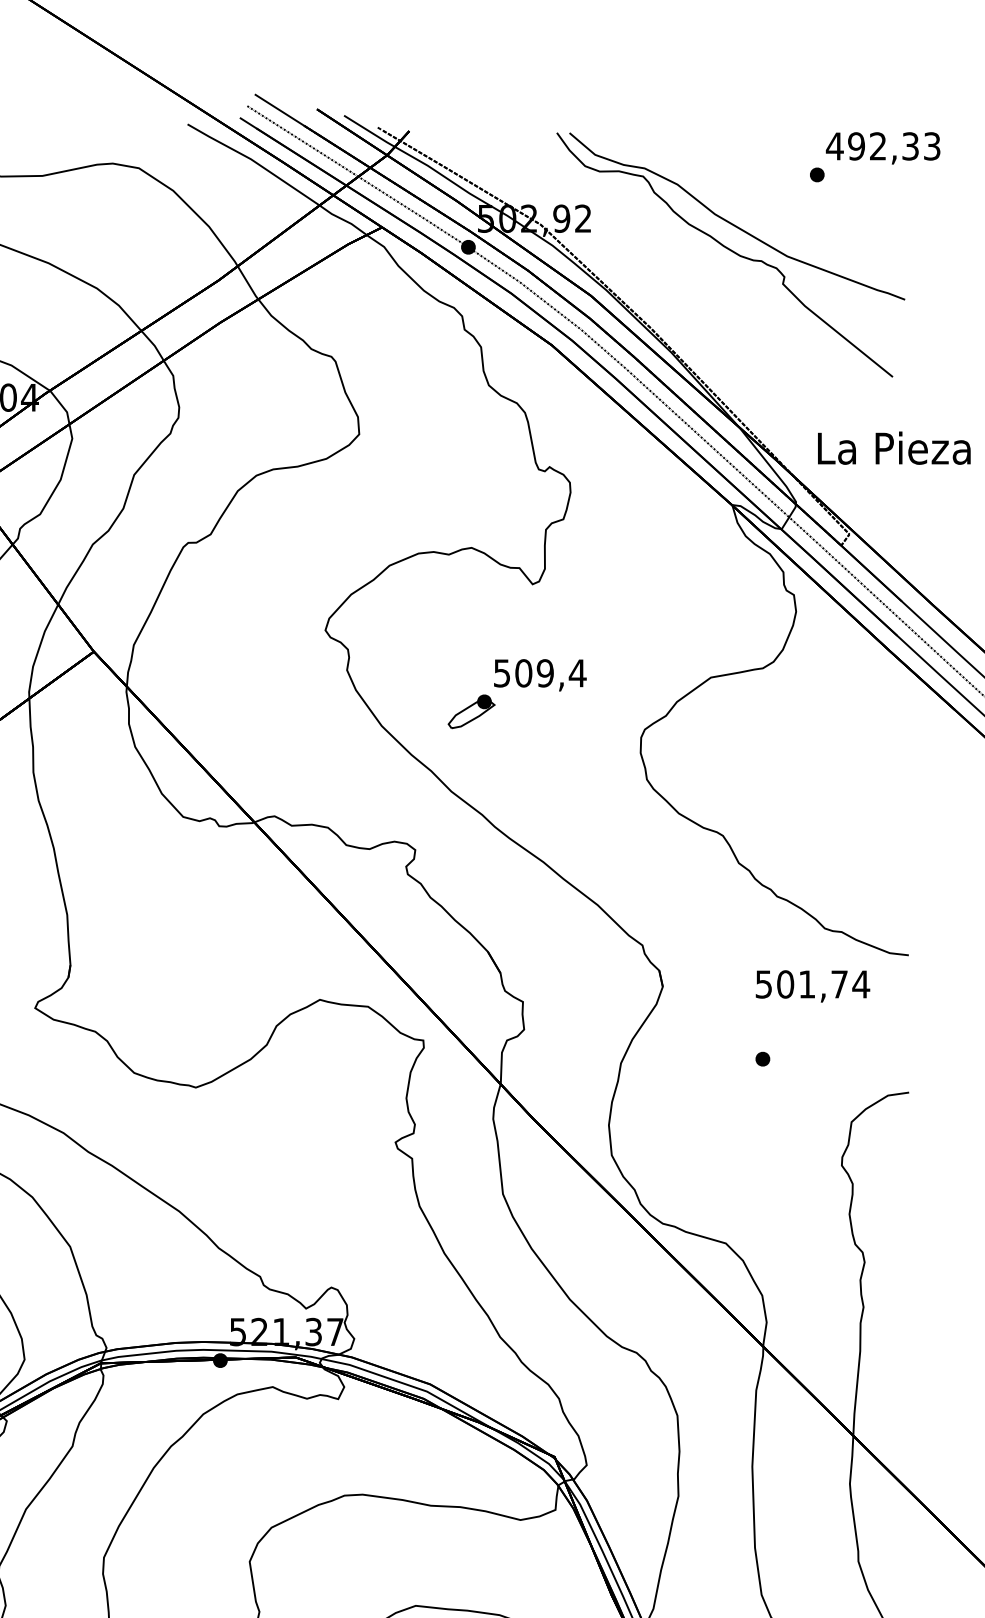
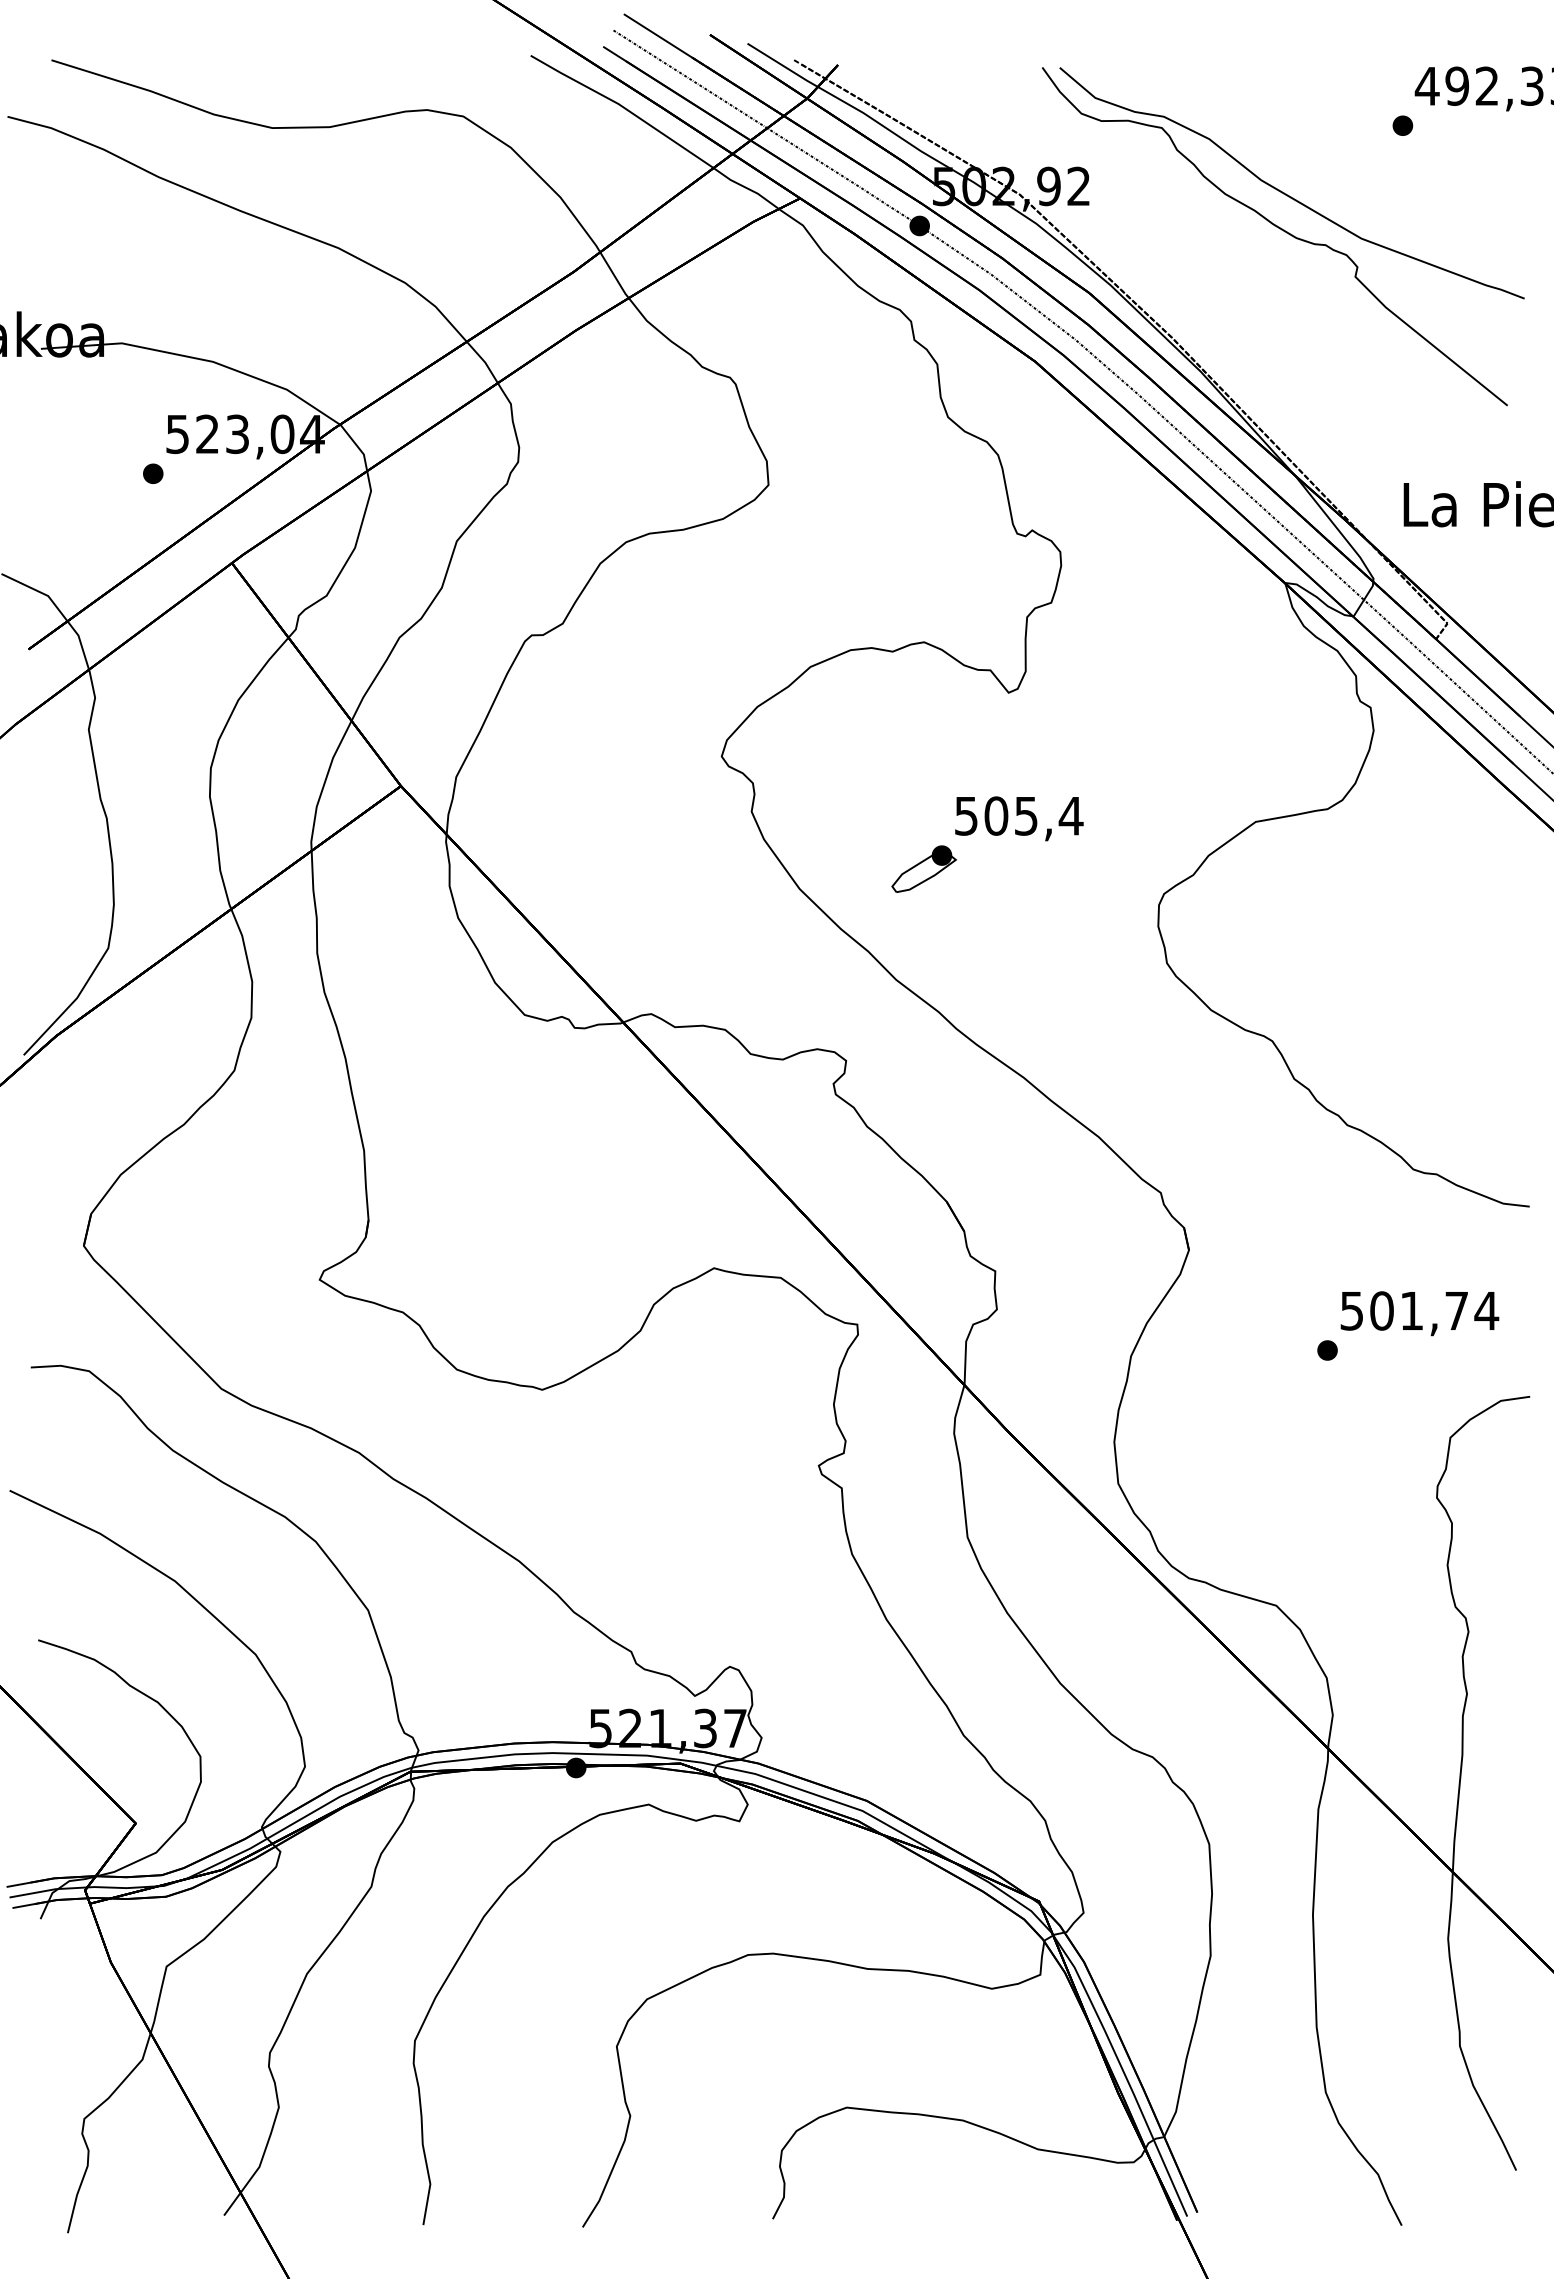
text: (545, 672) -> (1026, 815), 509,4 -> 505,4
text: (812, 986) -> (1419, 1313), moved

